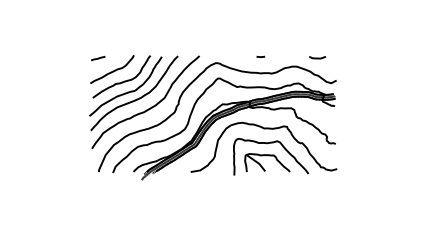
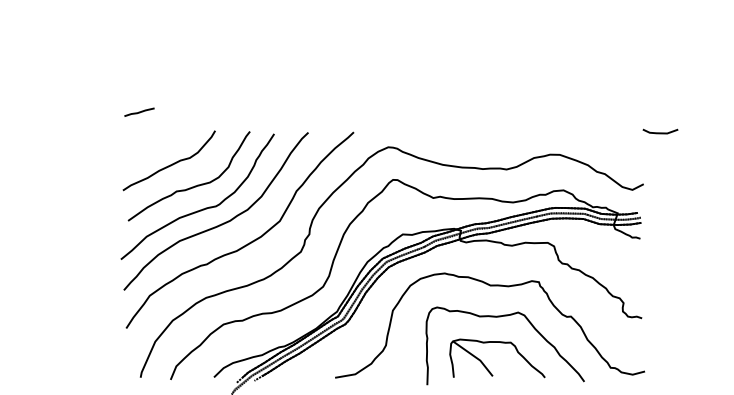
line: (260, 56) -> (482, 133), removed
line: (317, 57) -> (660, 131), moved
line: (98, 58) -> (140, 112), moved

